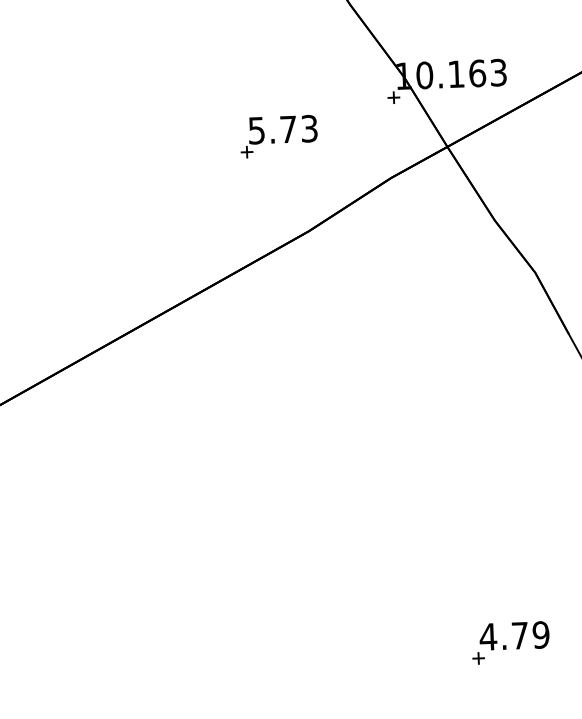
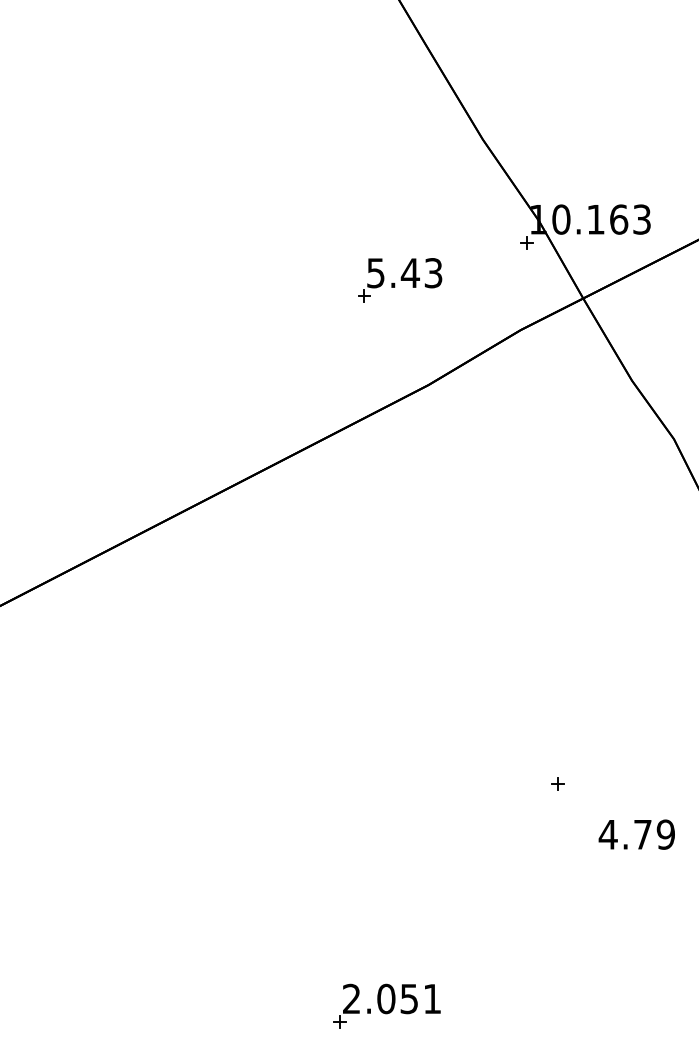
text: (287, 128) -> (409, 272), 5.73 -> 5.43
part: (478, 658) -> (557, 783), moved

